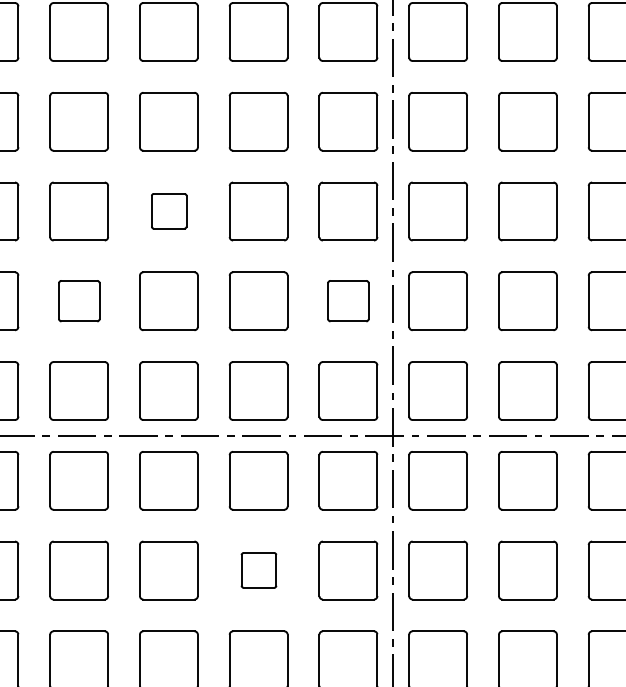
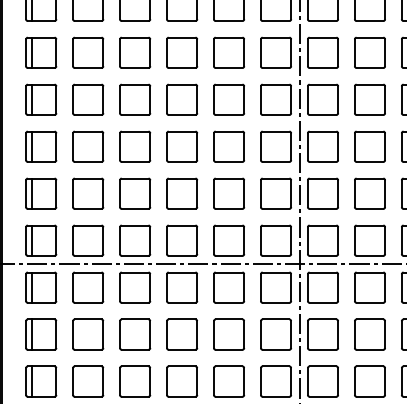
part: (169, 210) -> (182, 146), size x1.67
part: (79, 300) -> (135, 193), size x1.43
part: (347, 300) -> (275, 193), size x1.43
part: (259, 570) -> (229, 334), size x1.67

